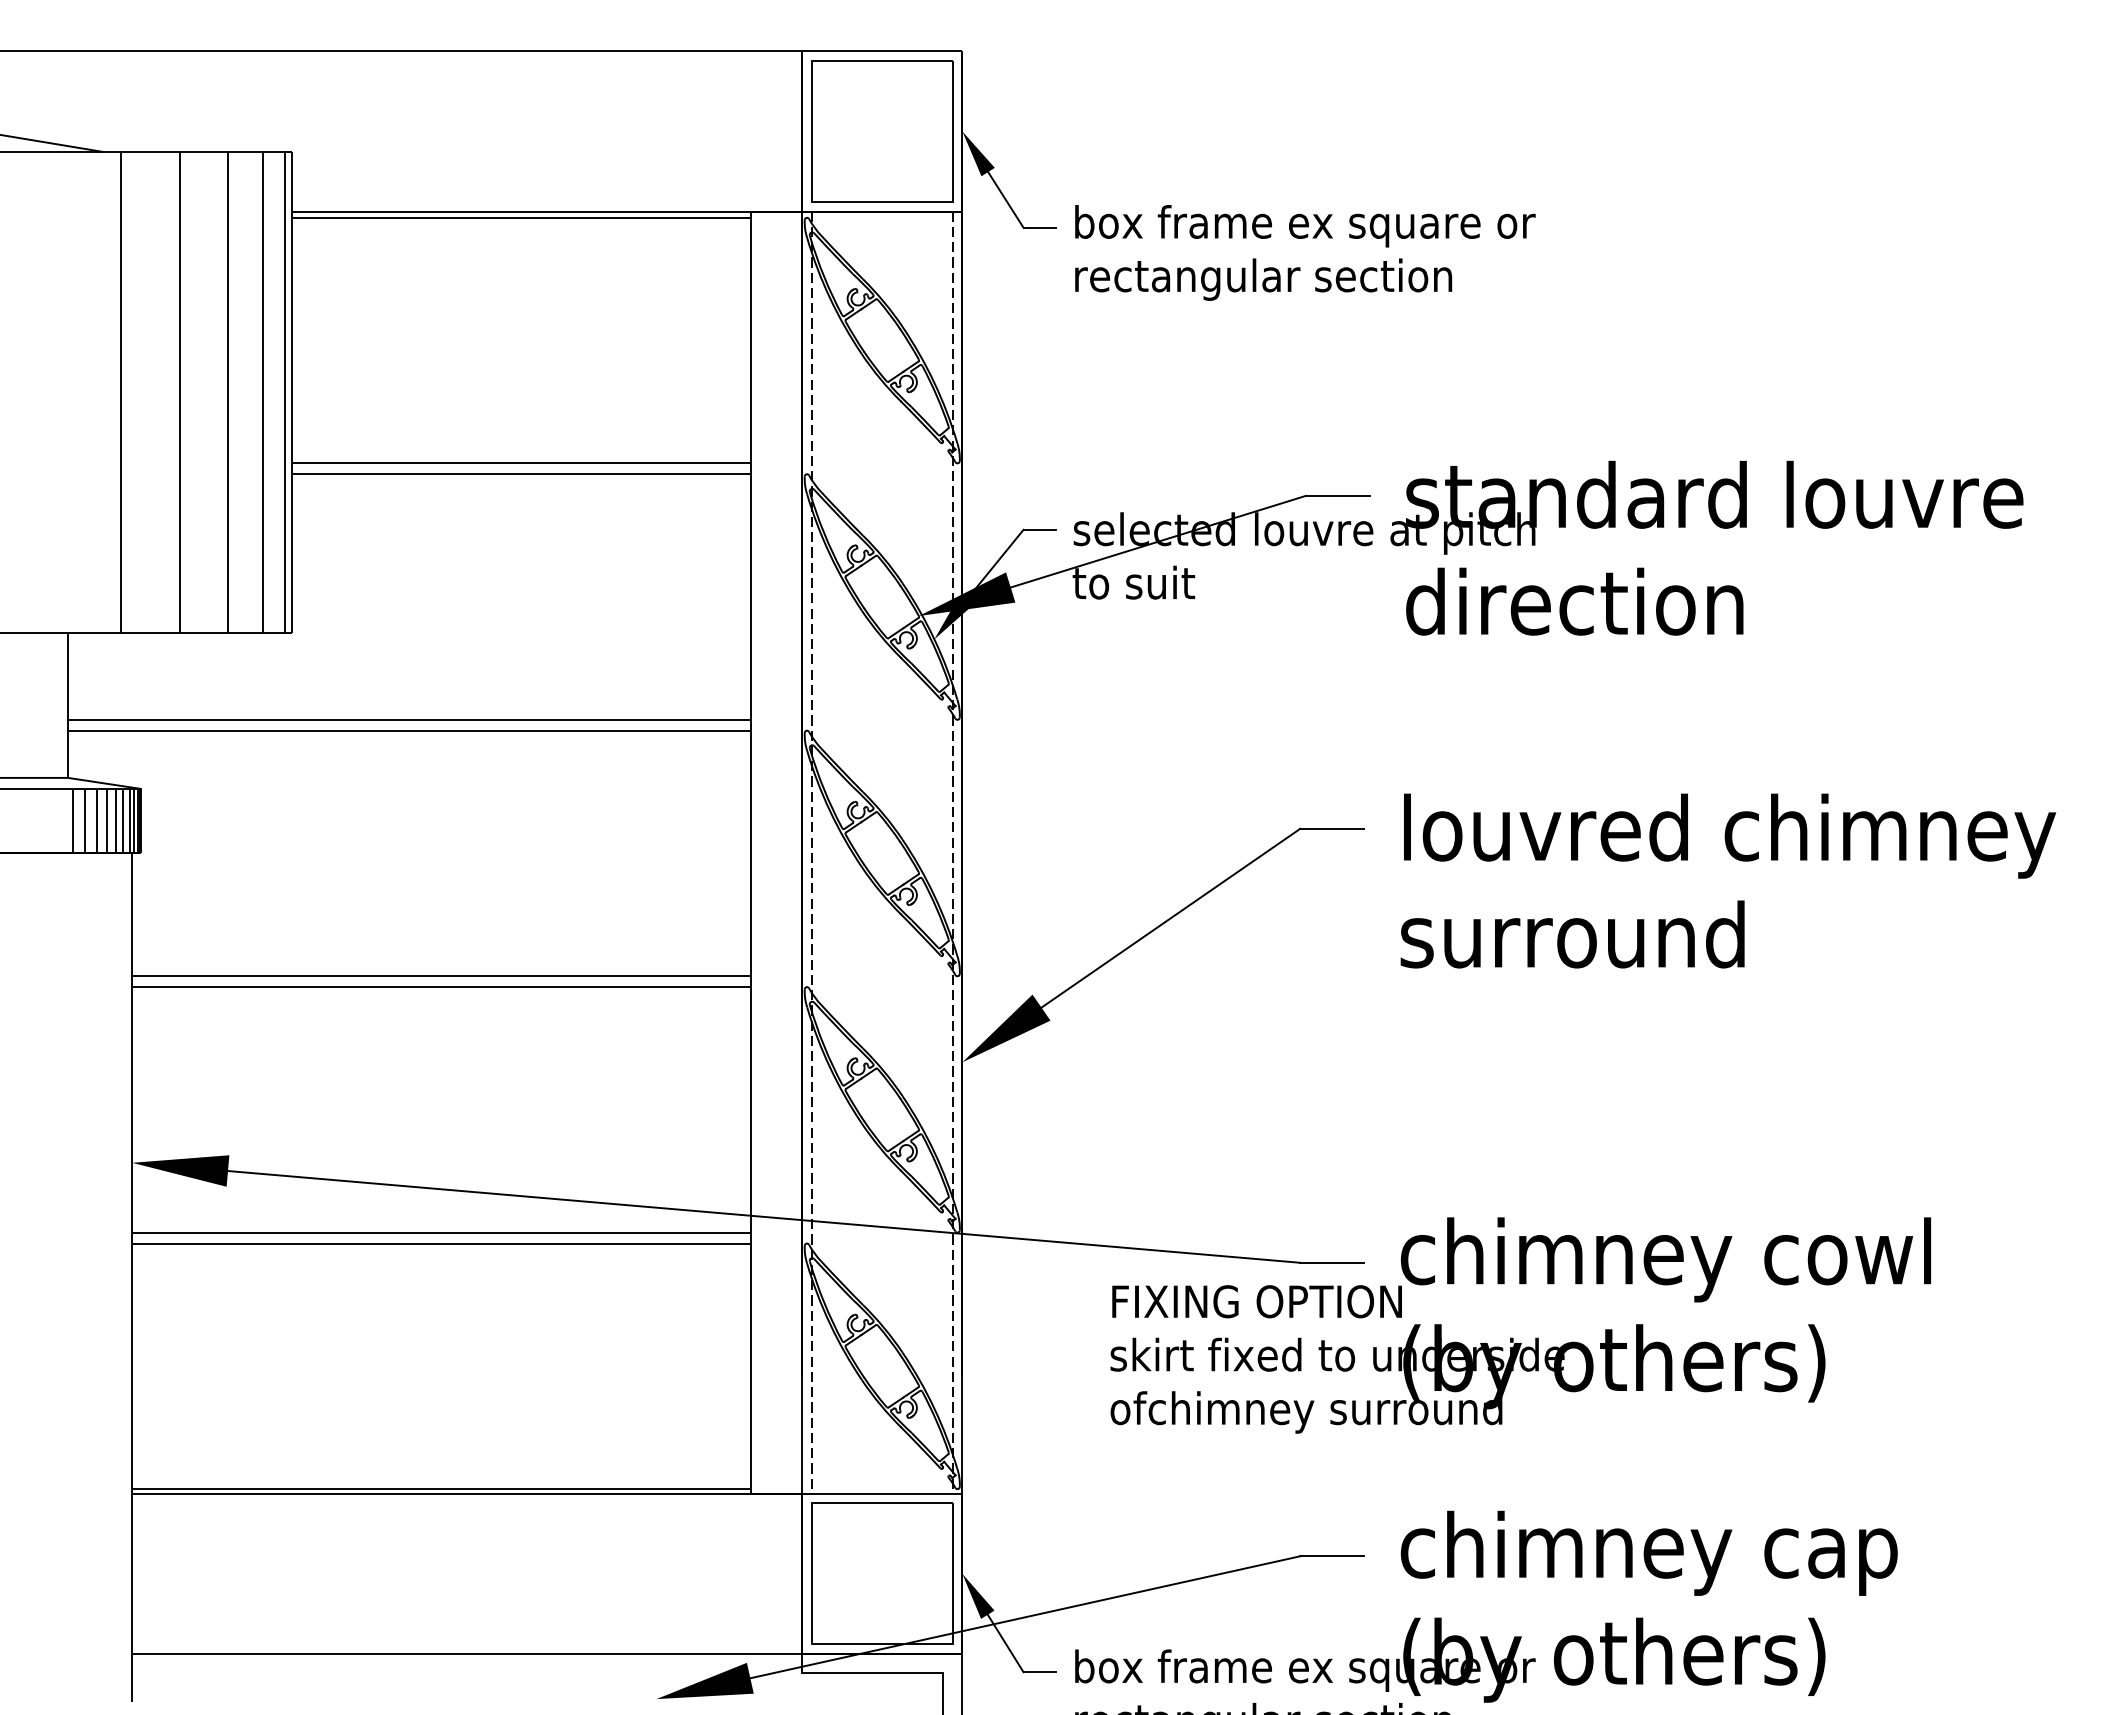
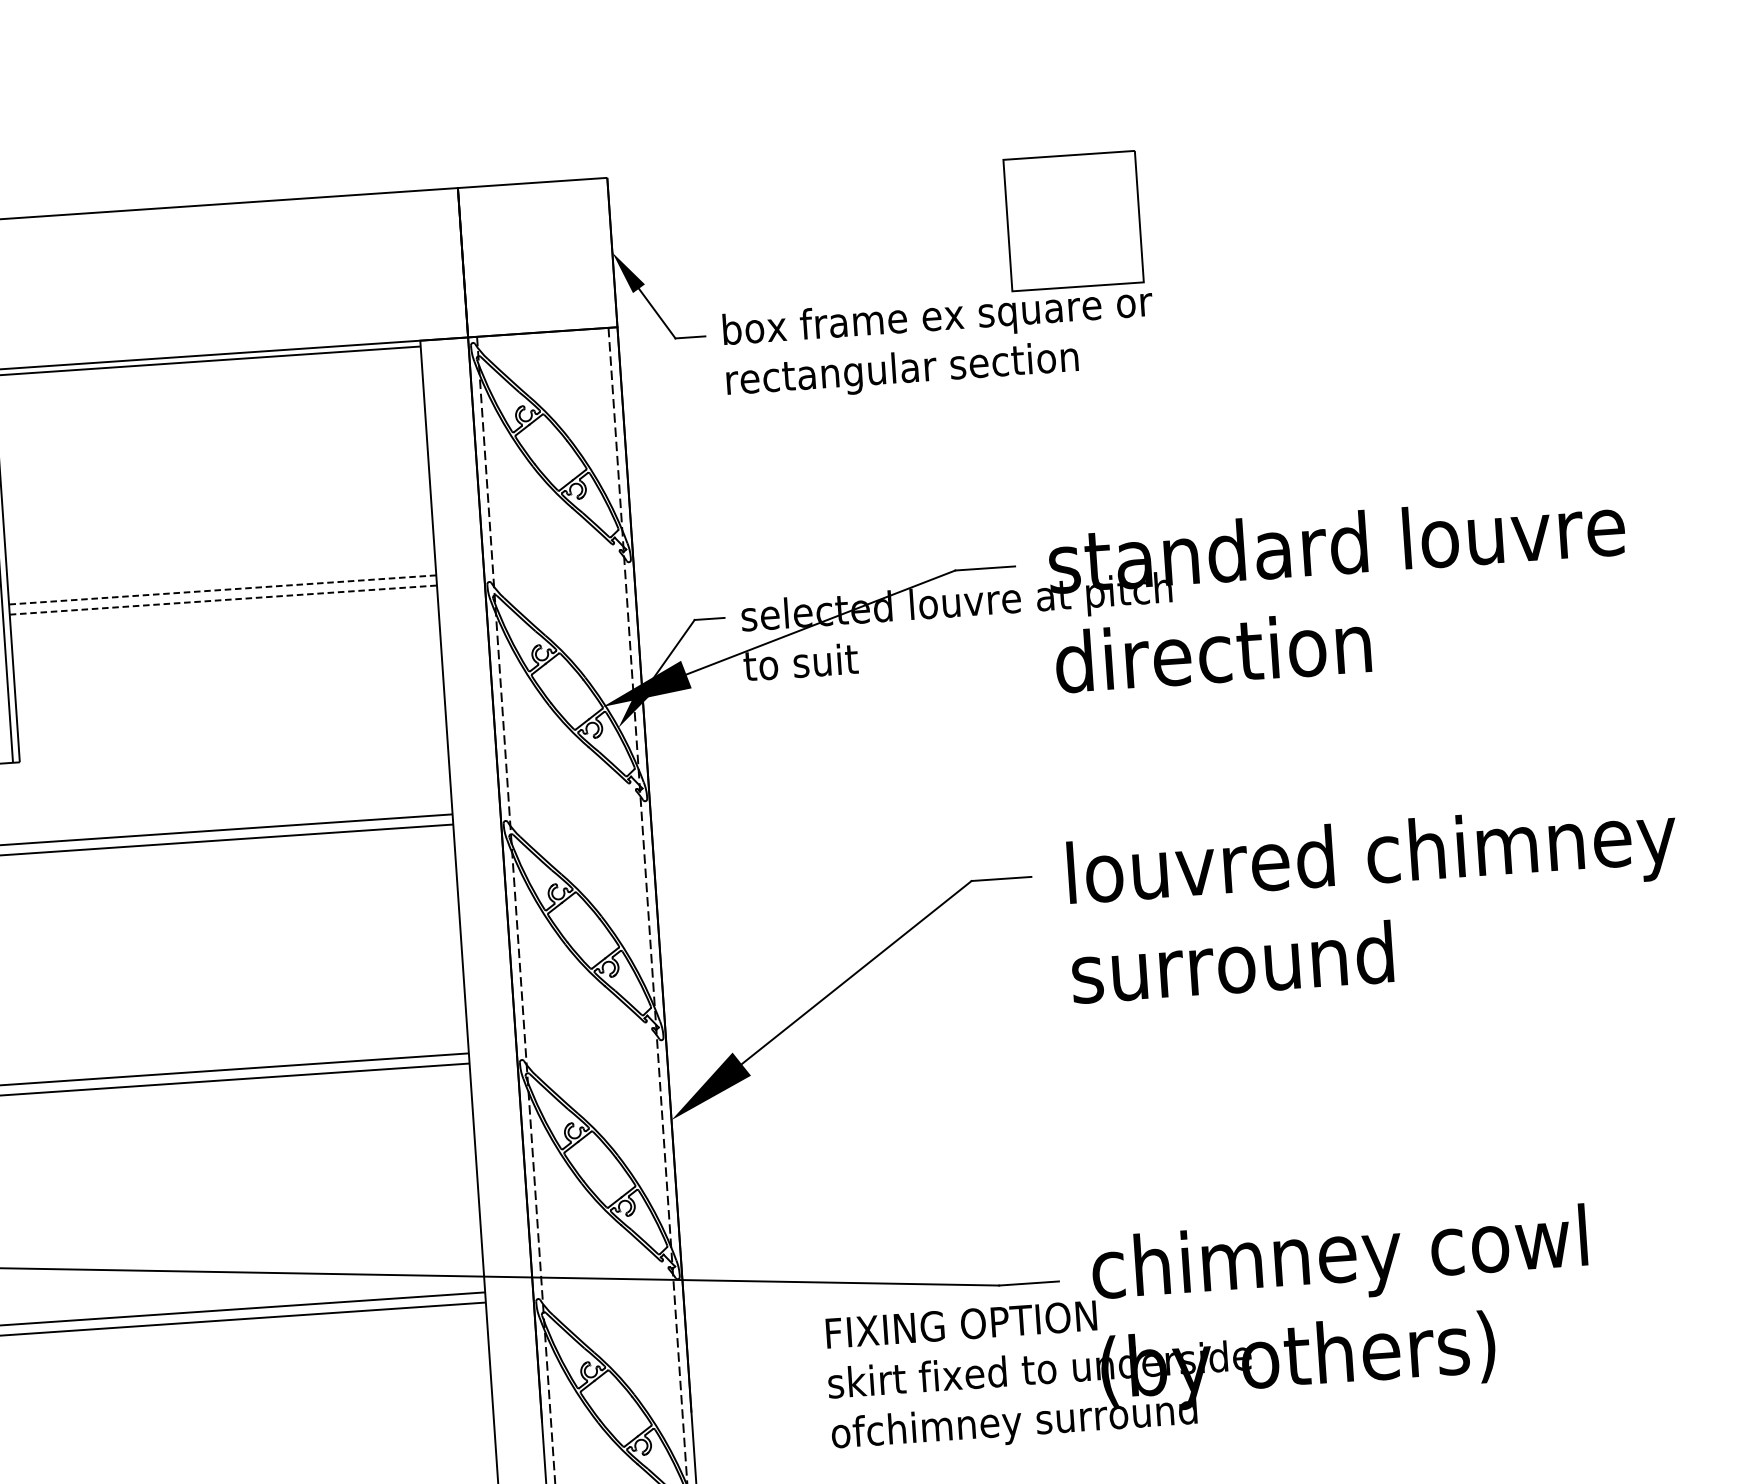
part: (882, 131) -> (1073, 221), moved
line: (521, 463) -> (222, 590), solid -> dashed
line: (522, 474) -> (224, 600), solid -> dashed

